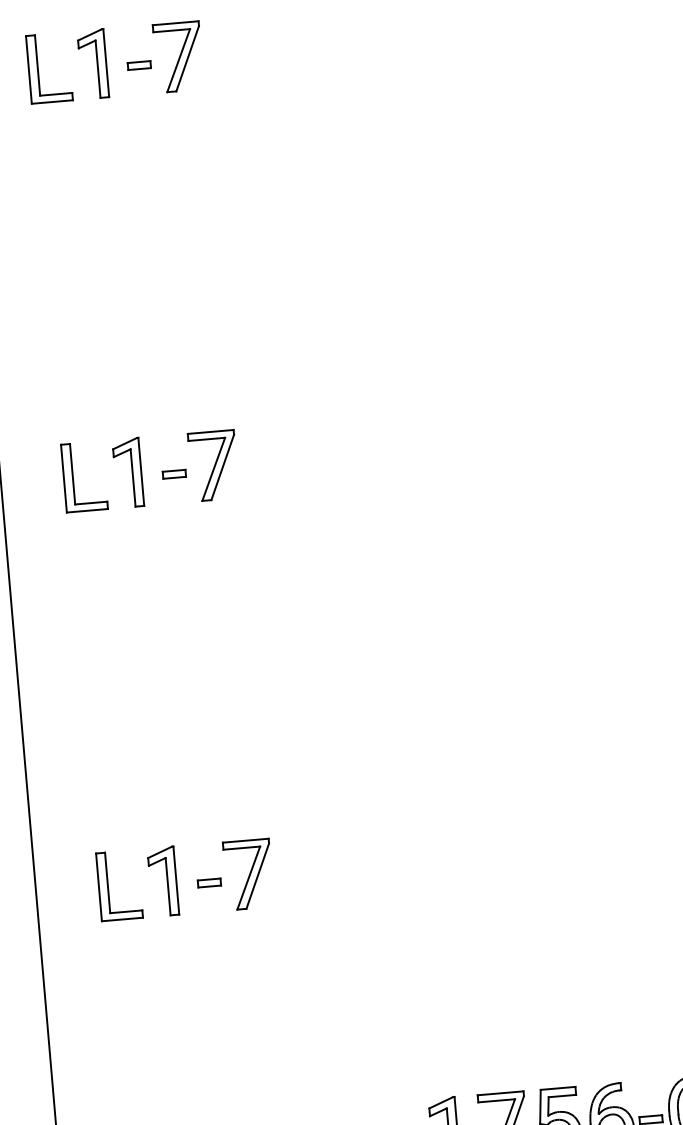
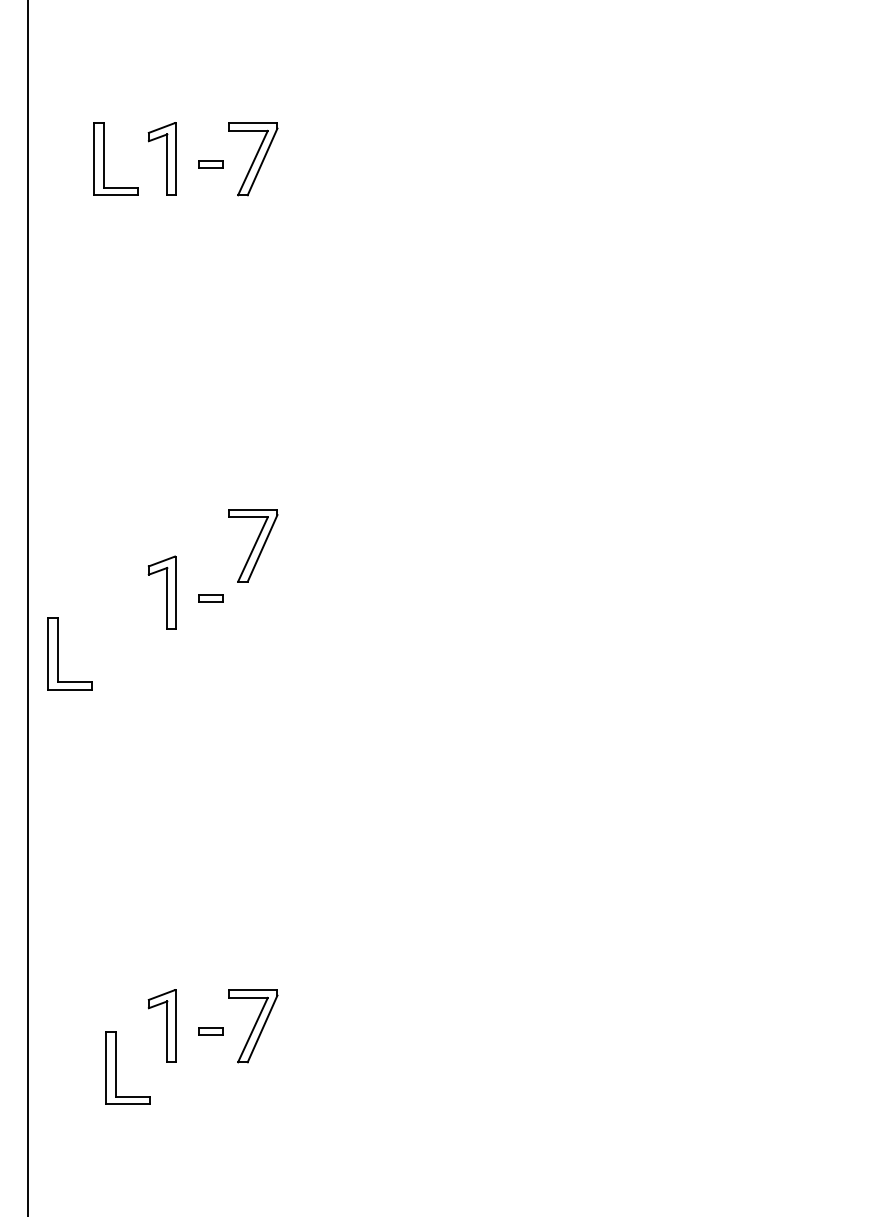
part: (213, 465) -> (253, 545), moved
part: (73, 477) -> (58, 653), moved
part: (108, 885) -> (116, 1067), moved

